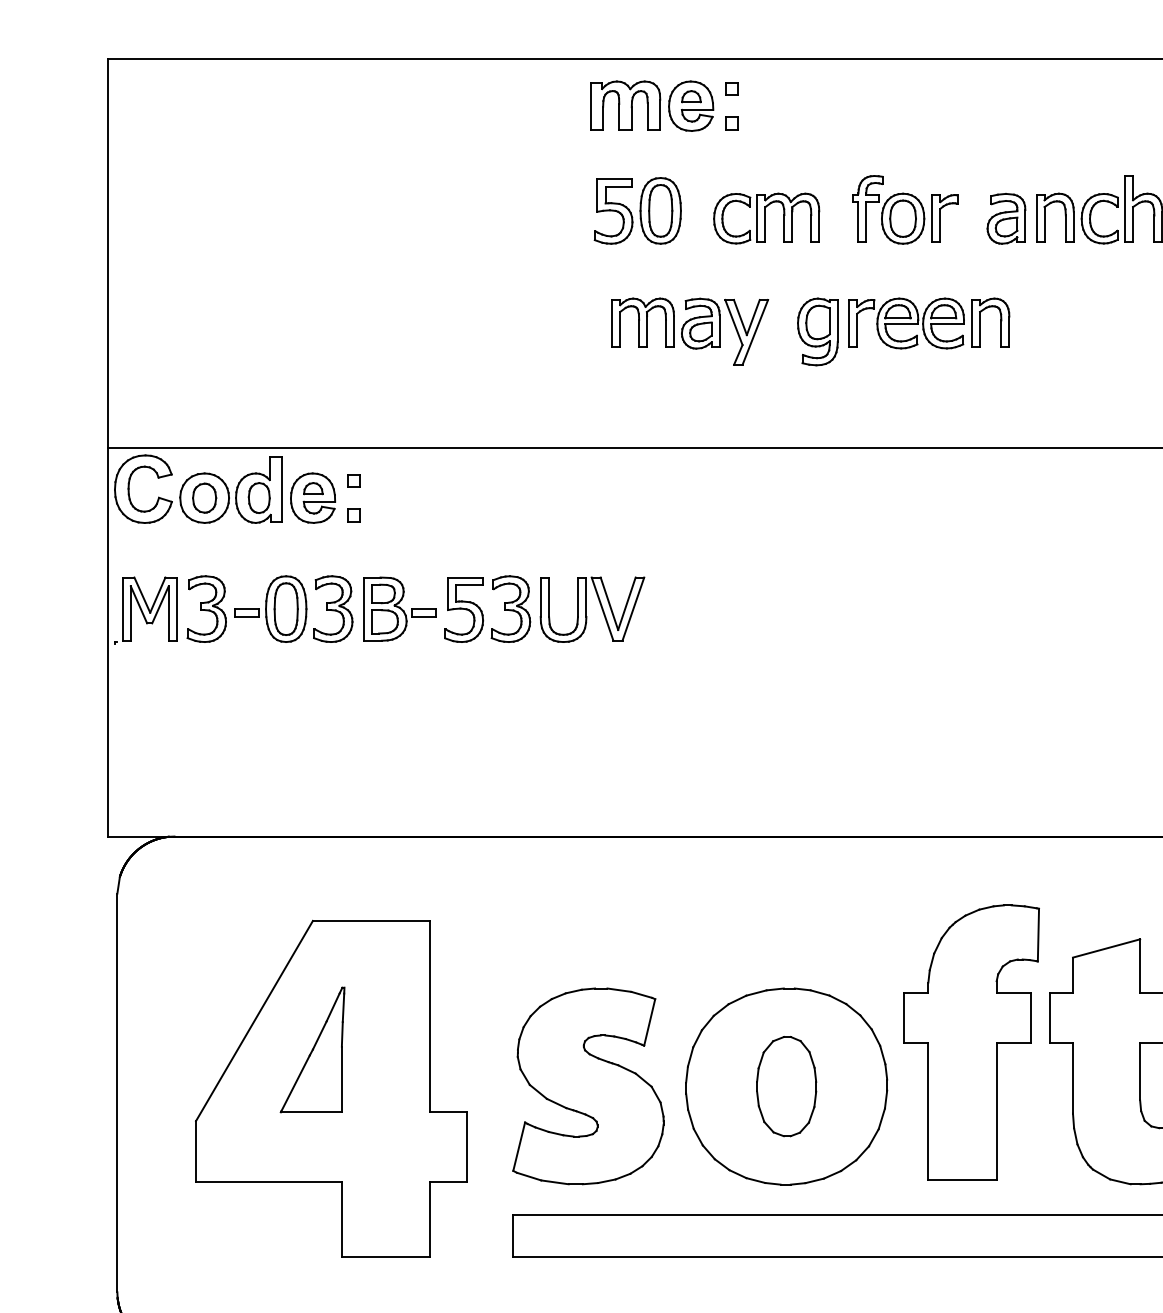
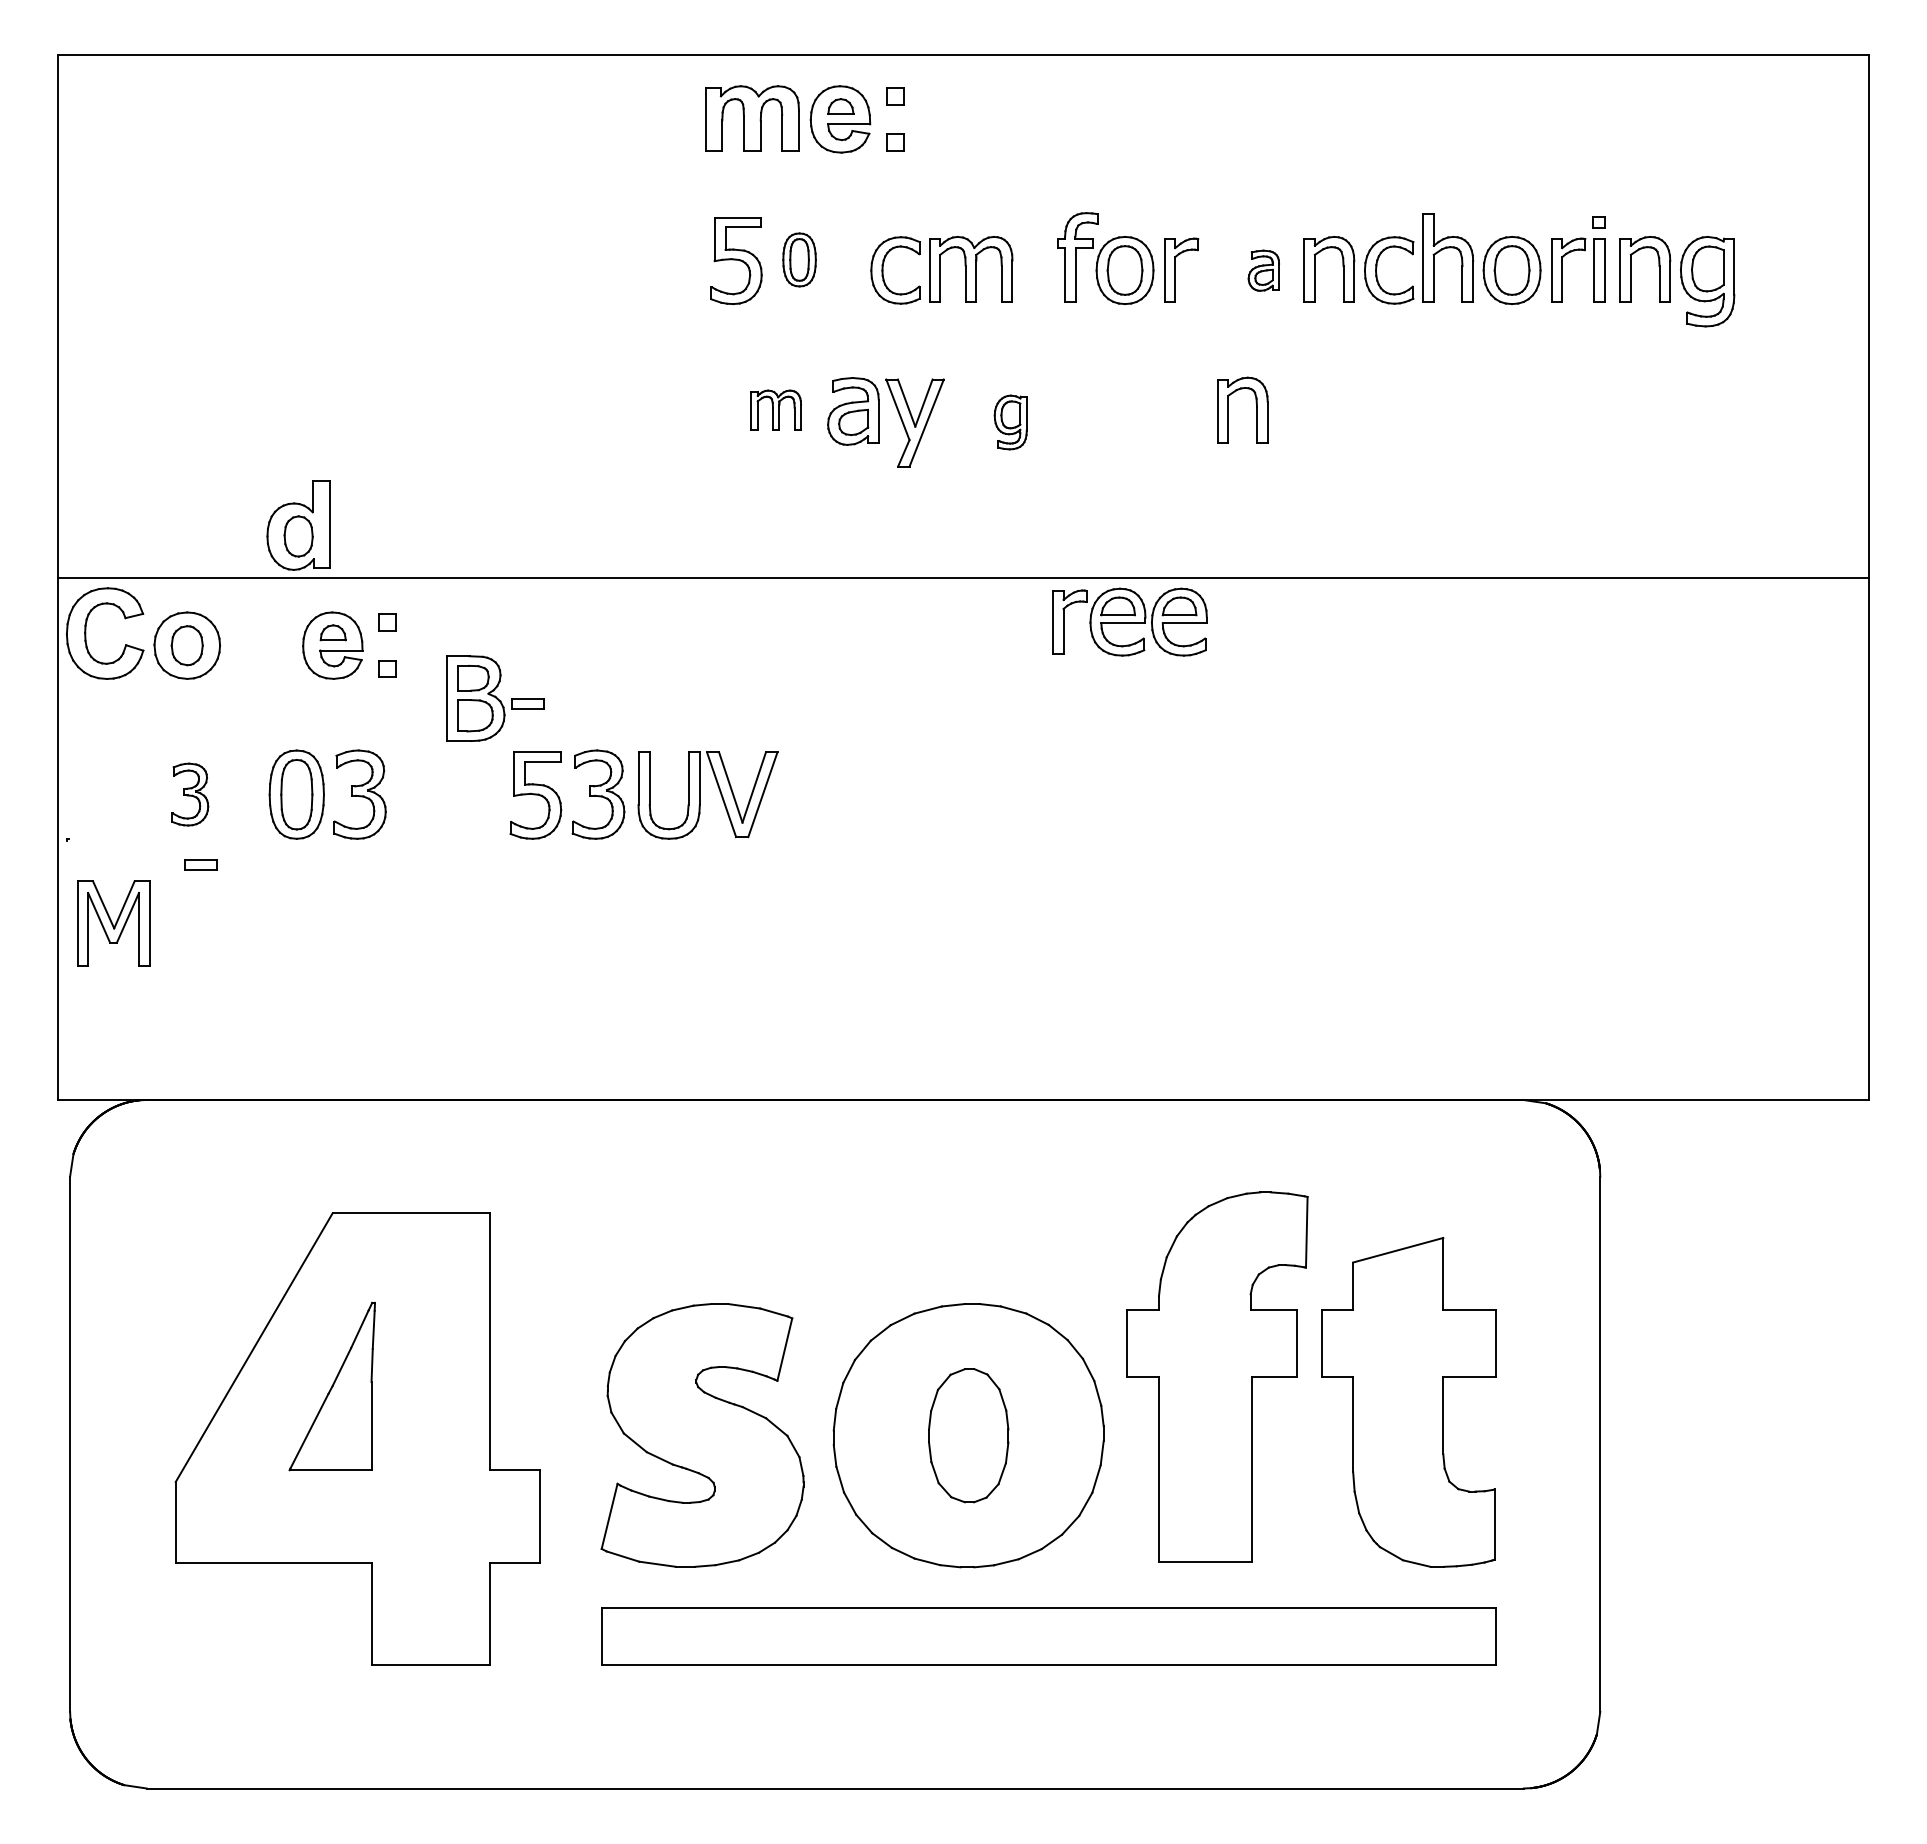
part: (660, 210) -> (799, 259), size x0.6
part: (1006, 218) -> (1263, 270), size x0.6
part: (643, 322) -> (776, 409), size x0.6
part: (906, 323) -> (1129, 621), moved
part: (817, 331) -> (1010, 422), size x0.6
part: (259, 489) -> (298, 525), moved
part: (149, 609) -> (113, 923), moved
part: (206, 609) -> (189, 794), size x0.7
part: (399, 609) -> (495, 698), moved
part: (246, 612) -> (200, 864), moved

